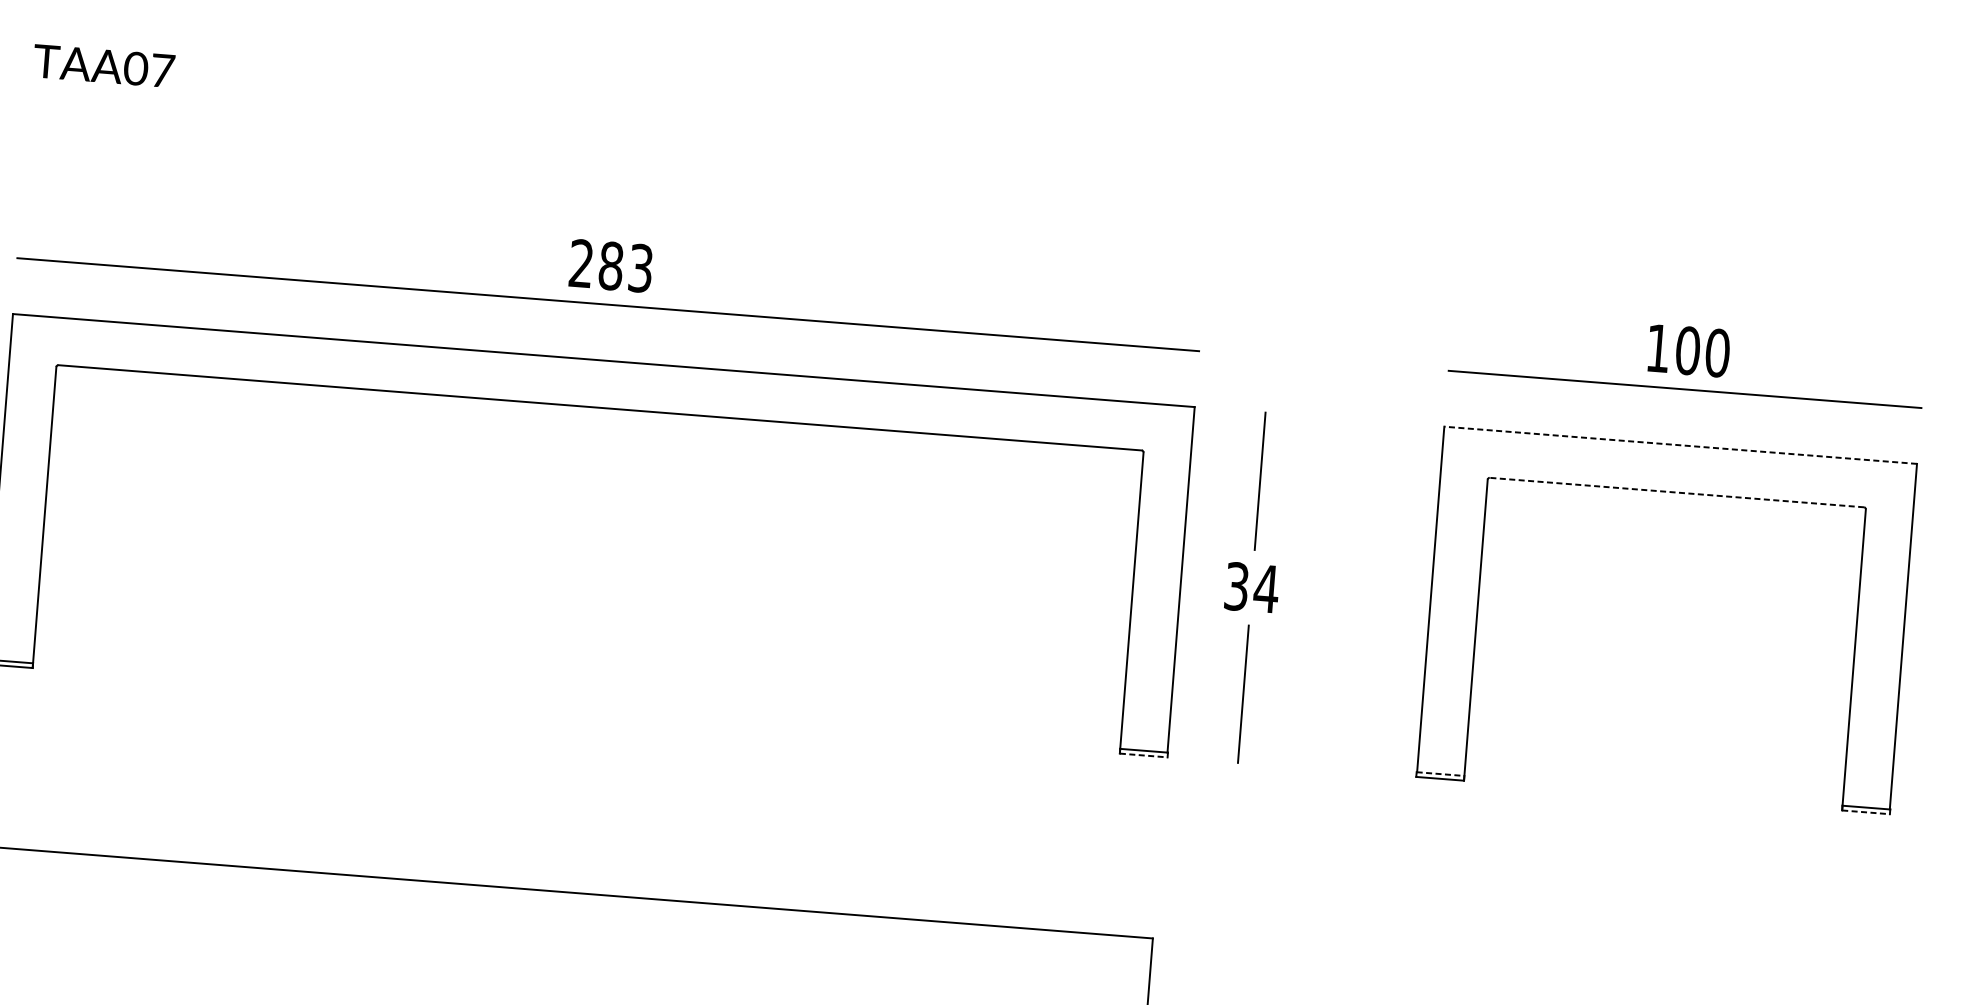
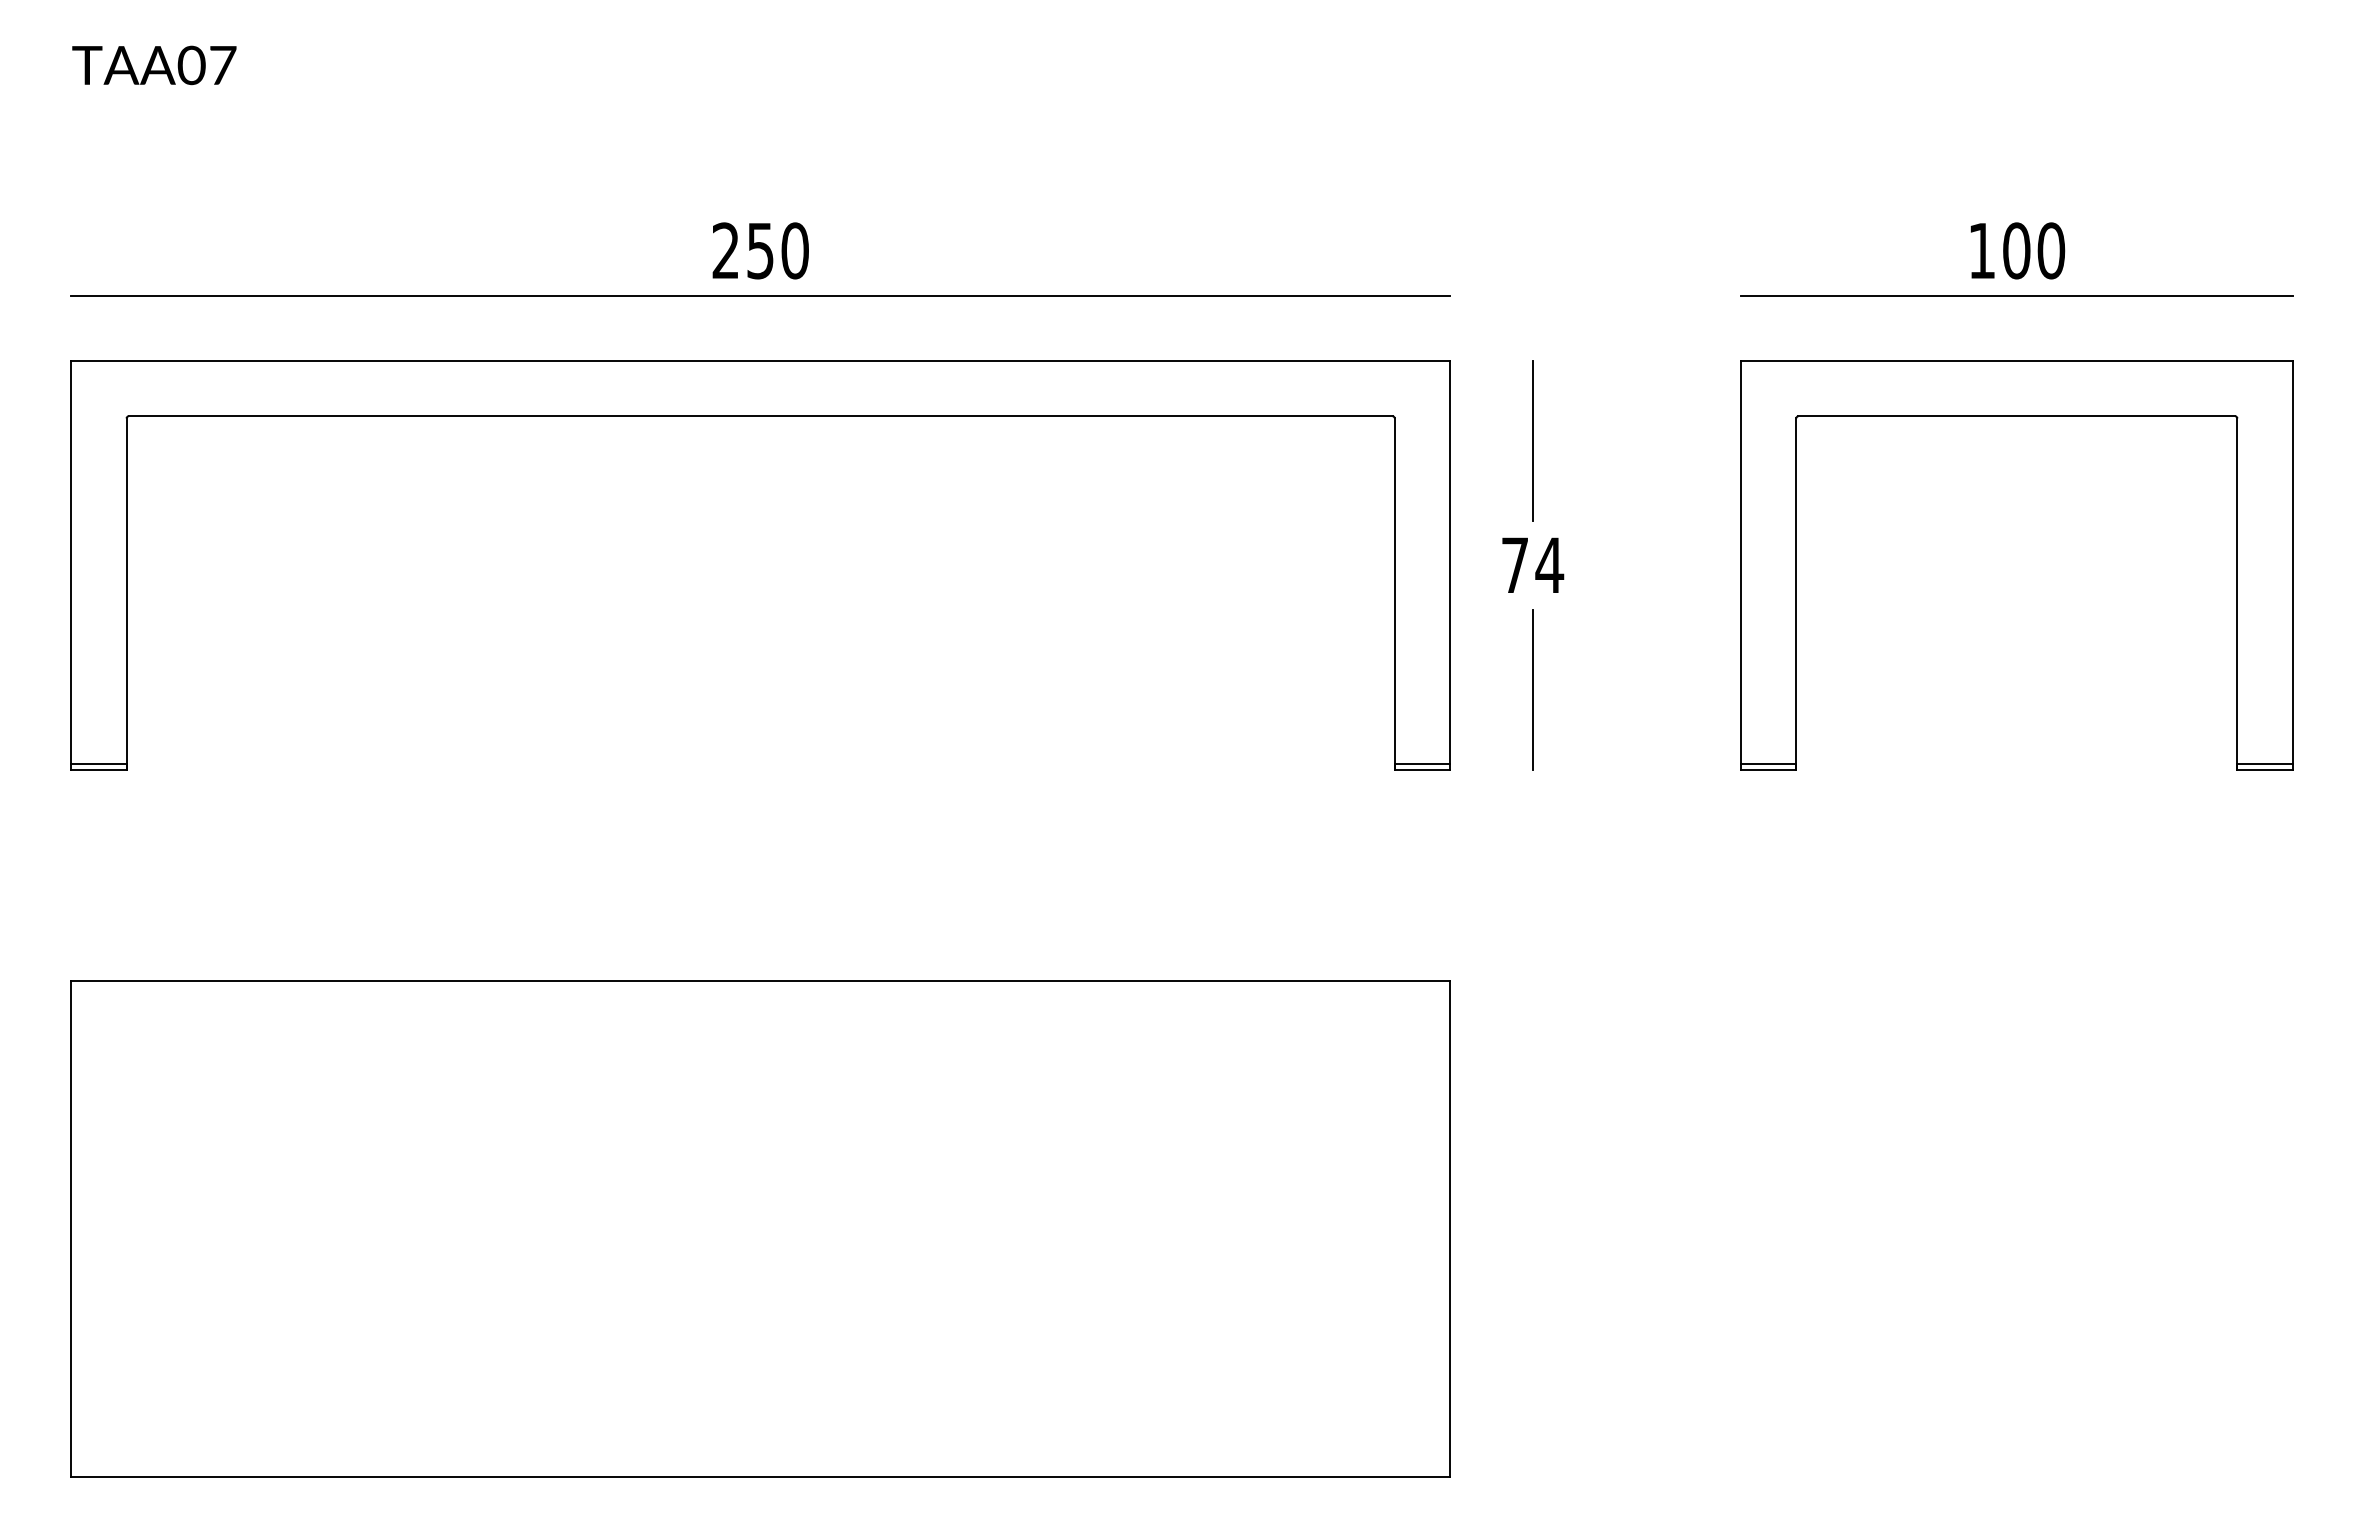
text: (625, 266) -> (777, 250), 283 -> 250
line: (1680, 445) -> (2016, 361), dashed -> solid
line: (1676, 492) -> (2016, 416), dashed -> solid
text: (1237, 585) -> (1515, 564), 34 -> 74
line: (1143, 755) -> (1422, 769), dashed -> solid
line: (1440, 774) -> (1768, 764), dashed -> solid
line: (1866, 812) -> (2265, 769), dashed -> solid

